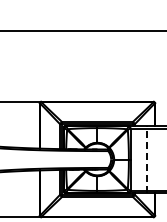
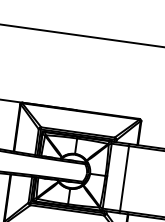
line: (147, 159) -> (125, 178), dashed -> solid

